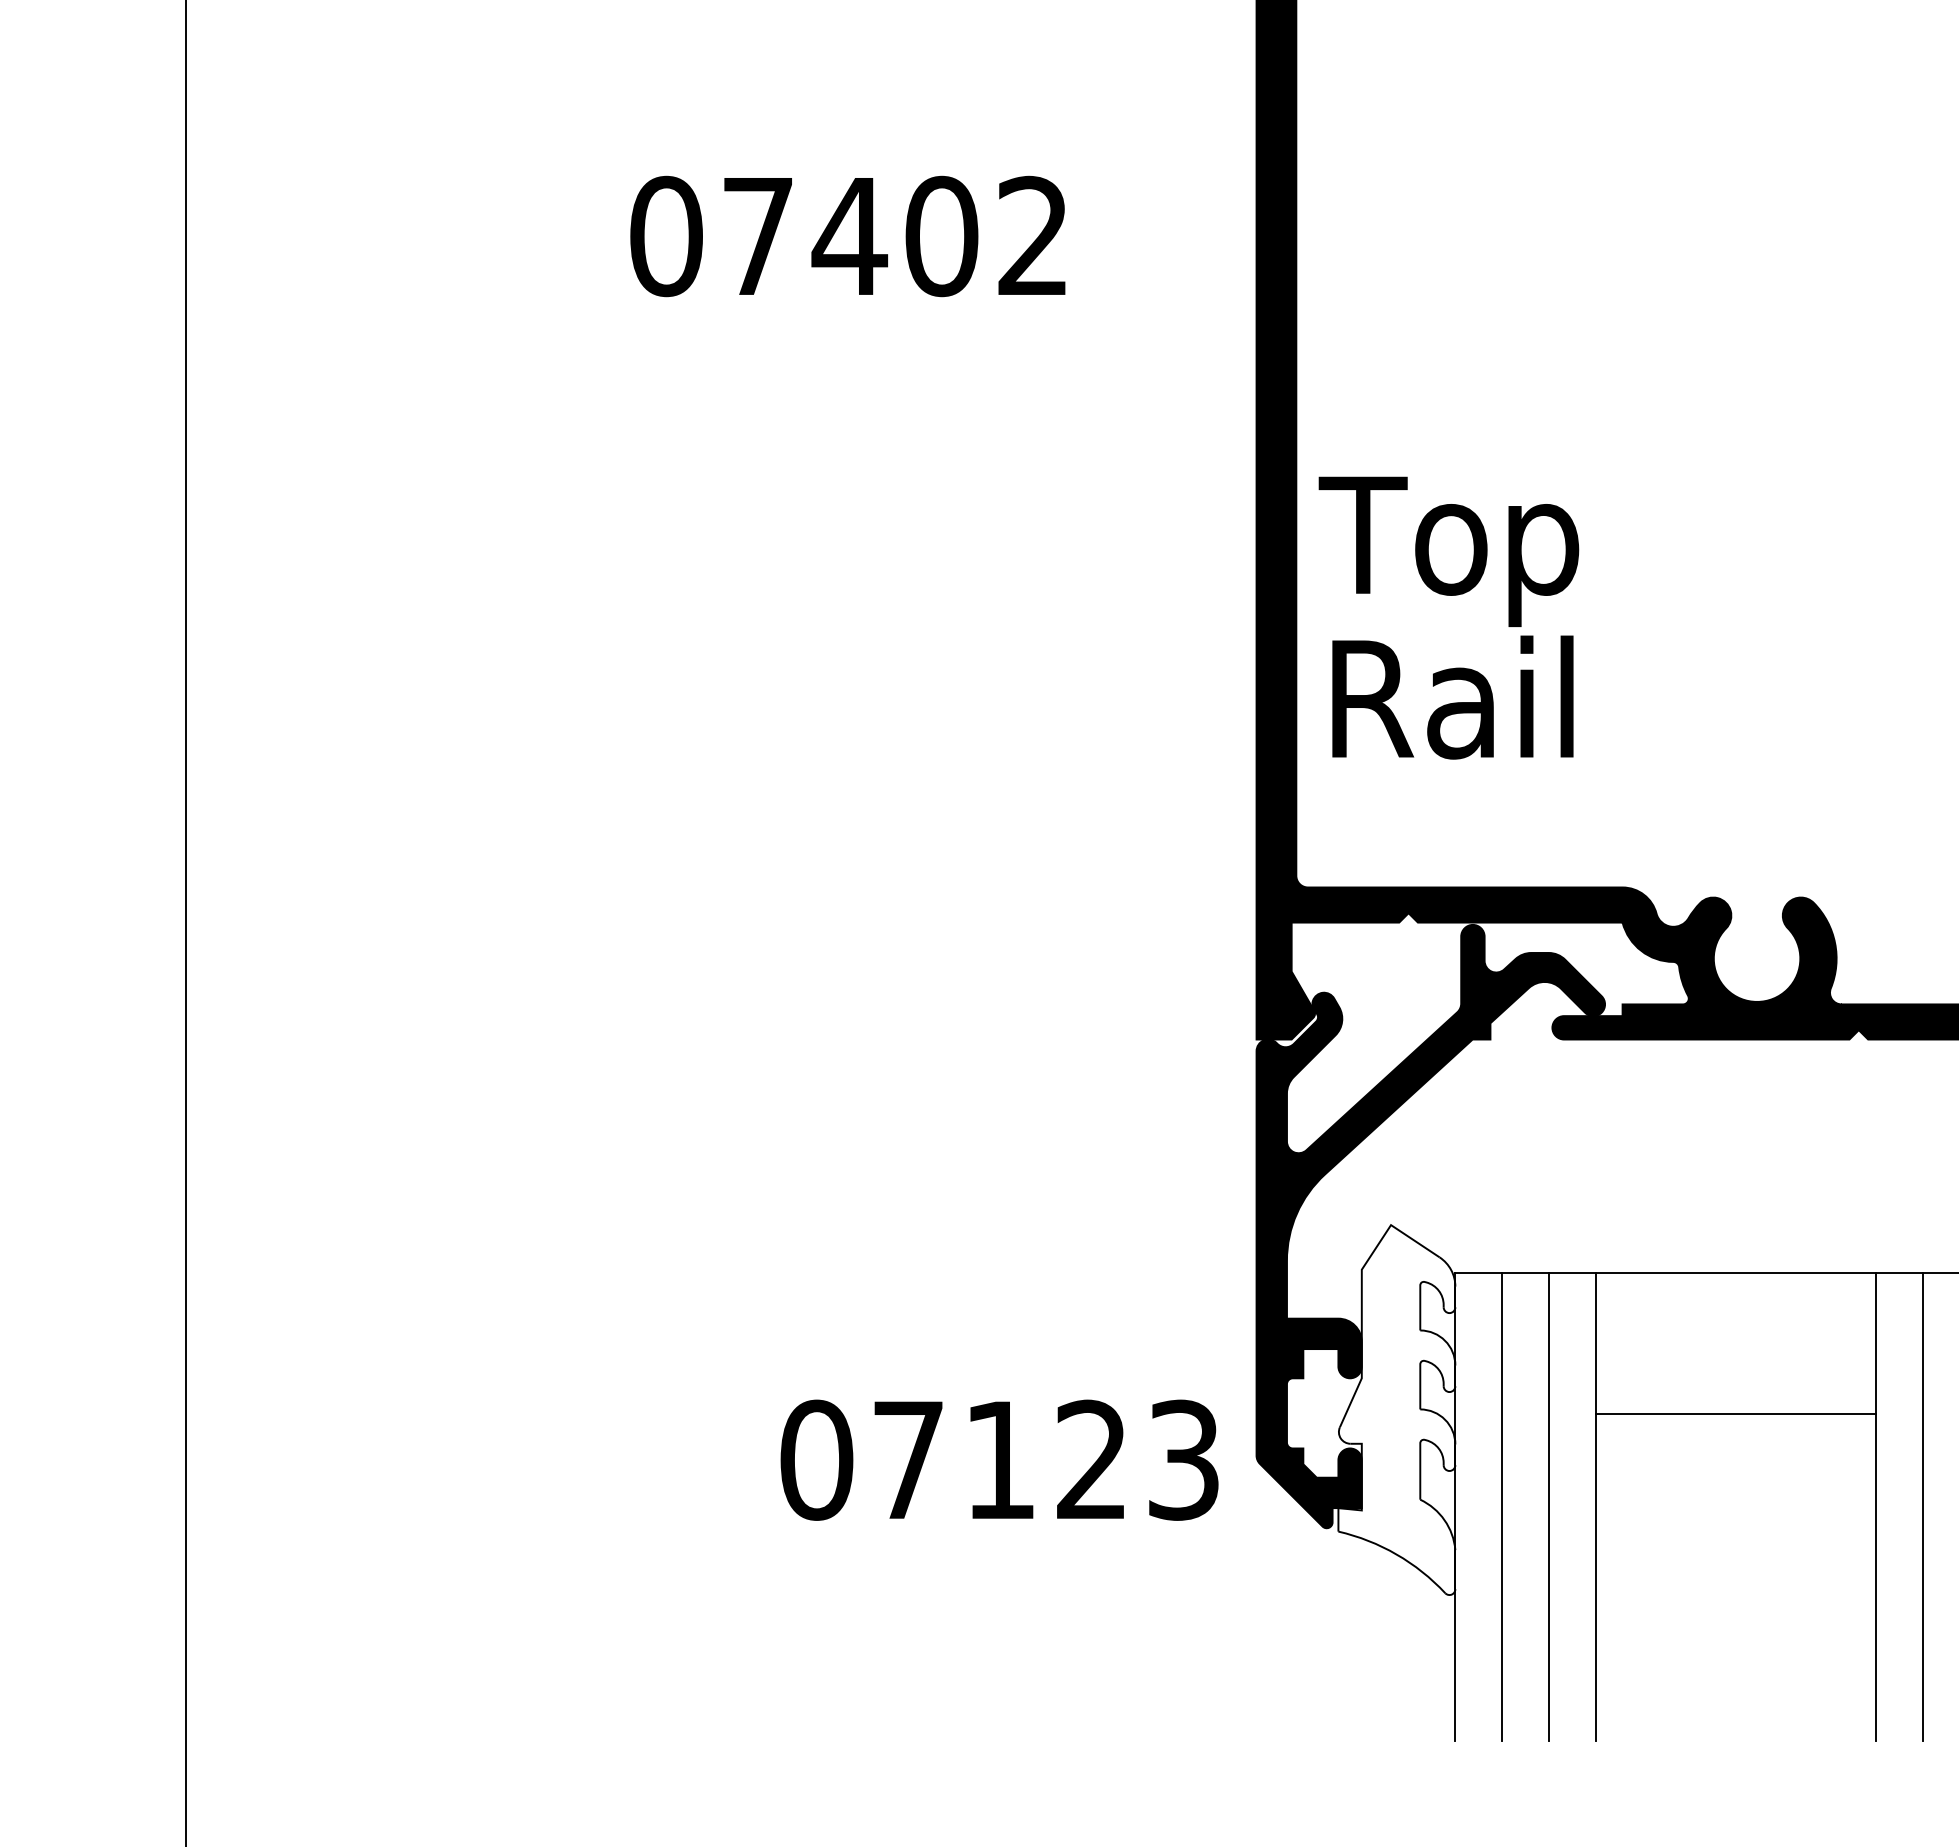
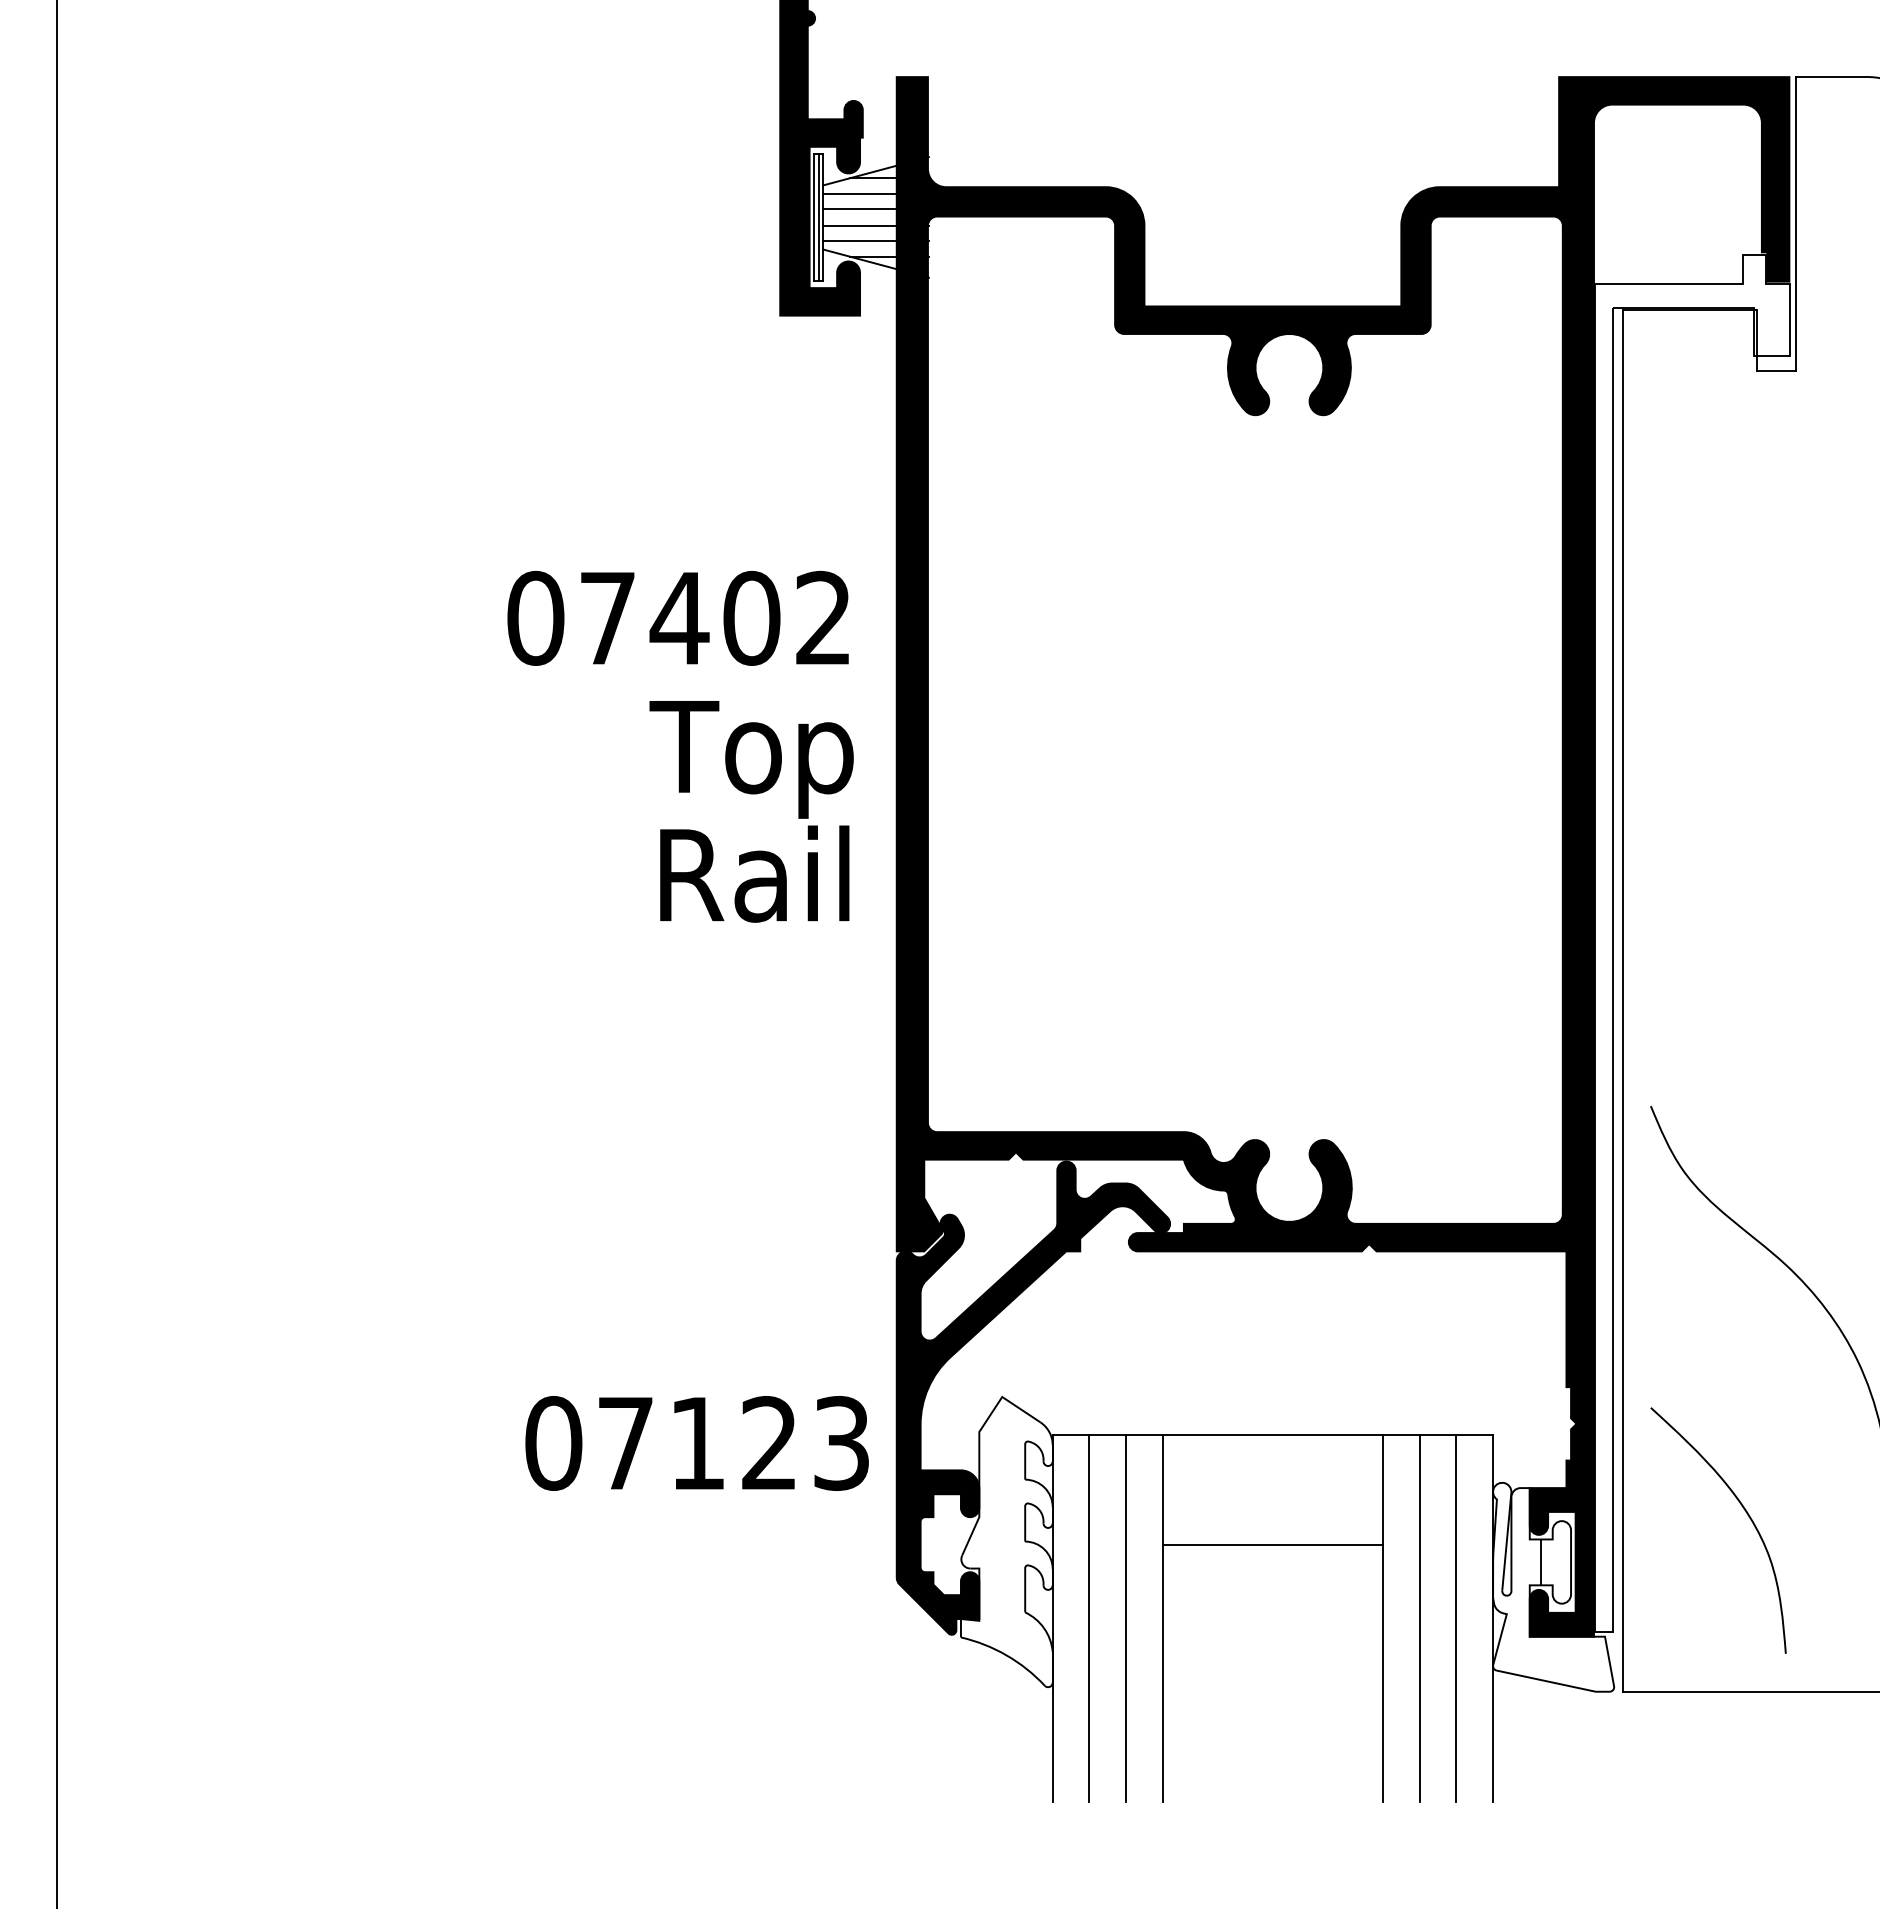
text: (847, 235) -> (677, 617), moved
text: (1448, 617) -> (751, 811), moved
text: (998, 1460) -> (696, 1443), moved

